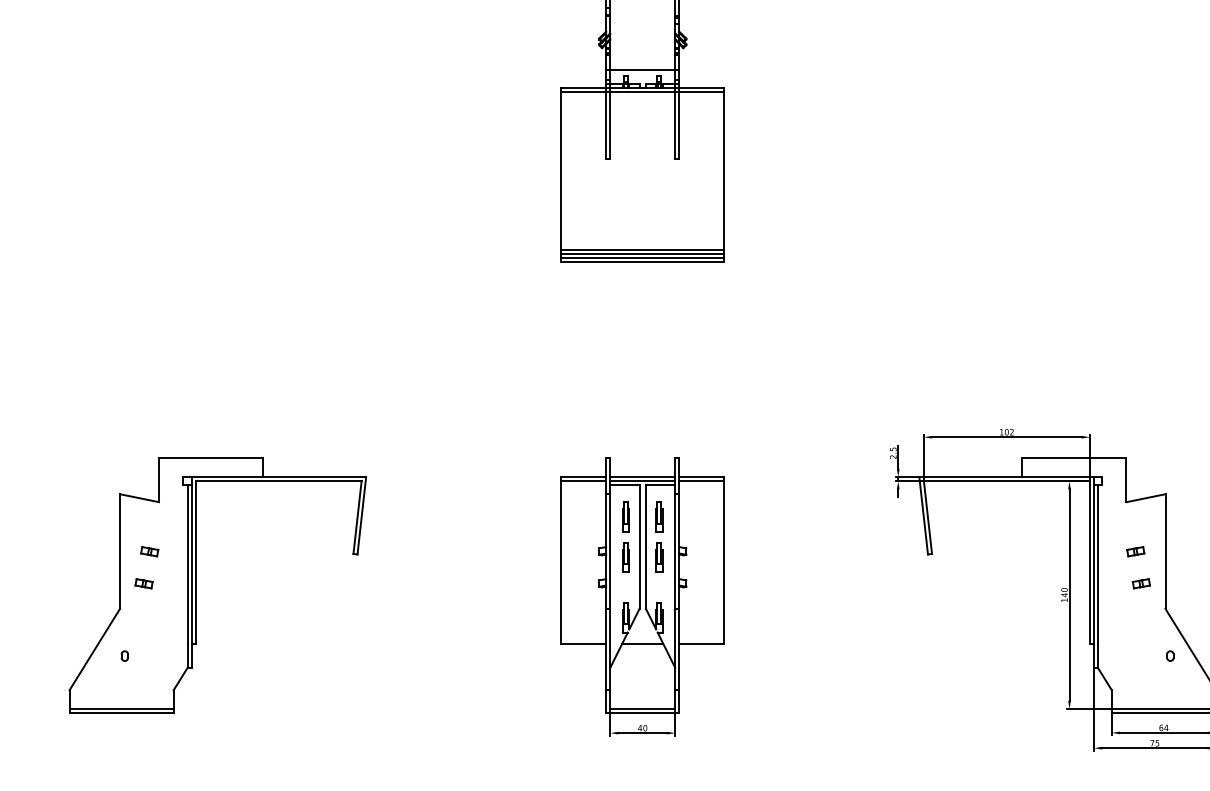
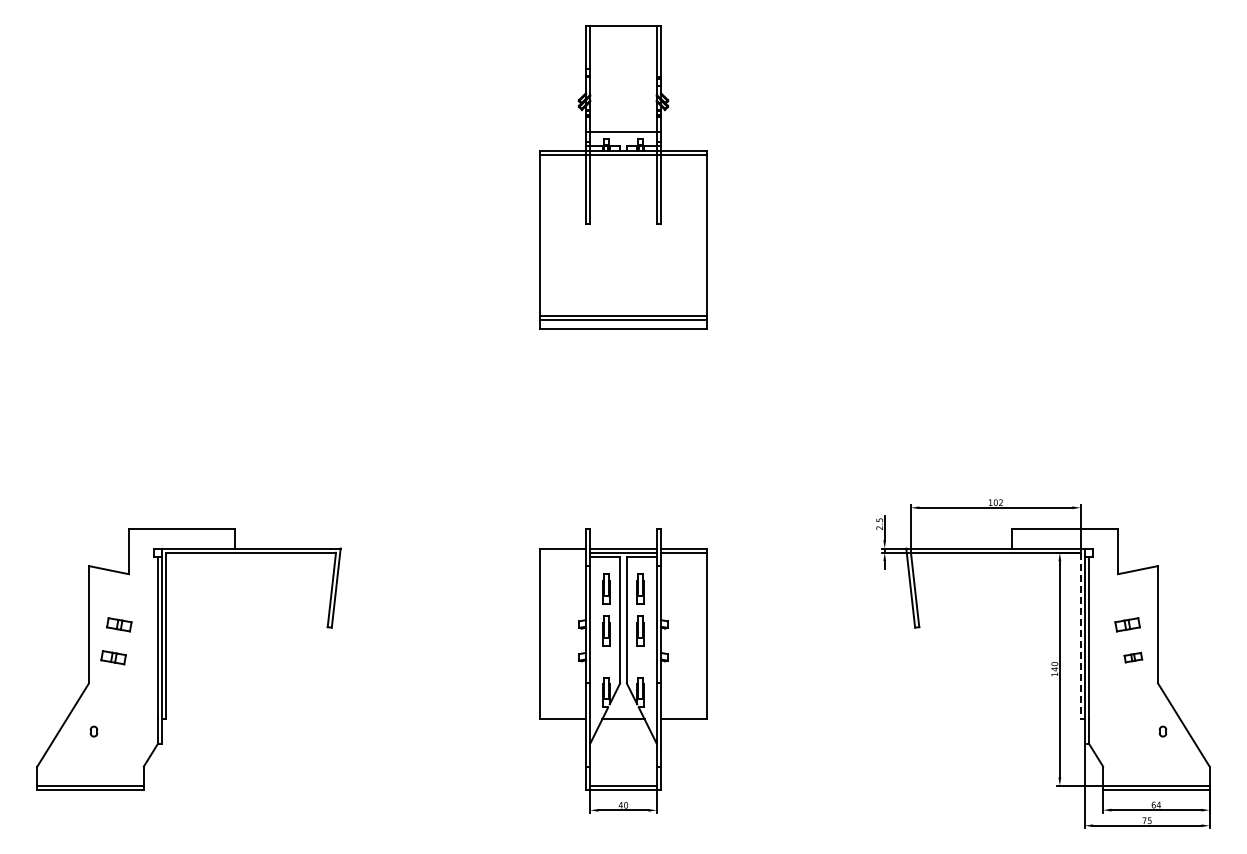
line: (642, 257) -> (623, 324), removed
line: (584, 480) -> (563, 552), removed
part: (149, 551) -> (119, 624), size x1.4
part: (1135, 551) -> (1127, 624), size x1.4
line: (1089, 563) -> (1080, 636), solid -> dashed
part: (143, 583) -> (113, 657), size x1.4

